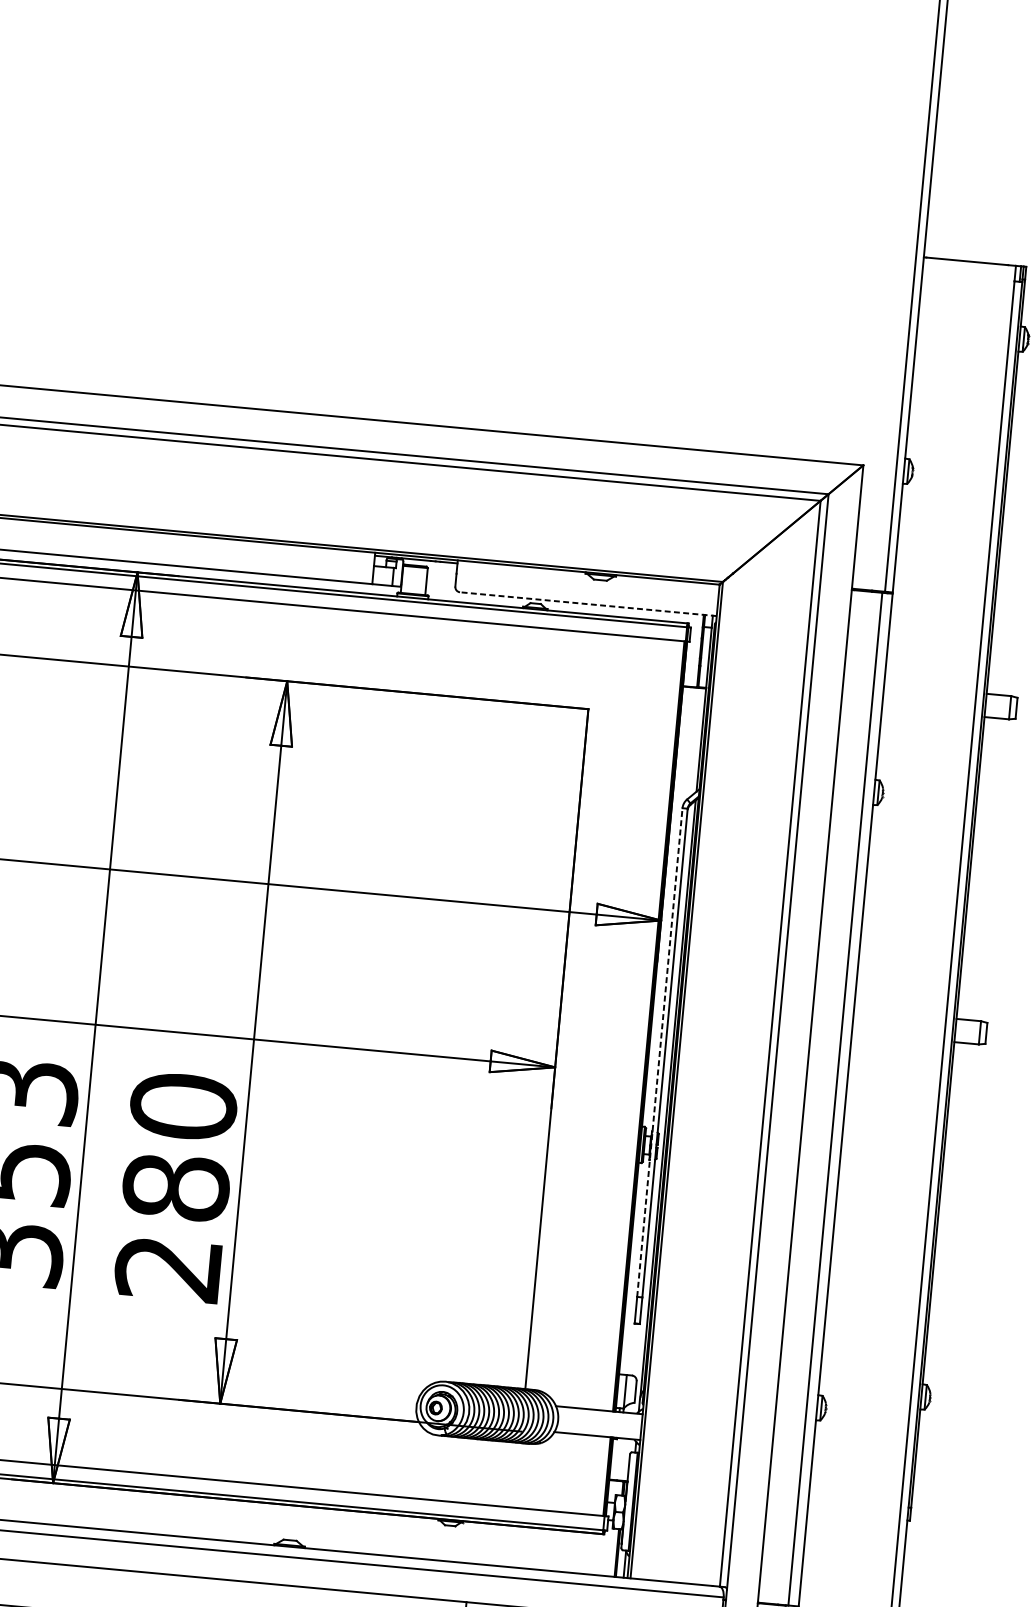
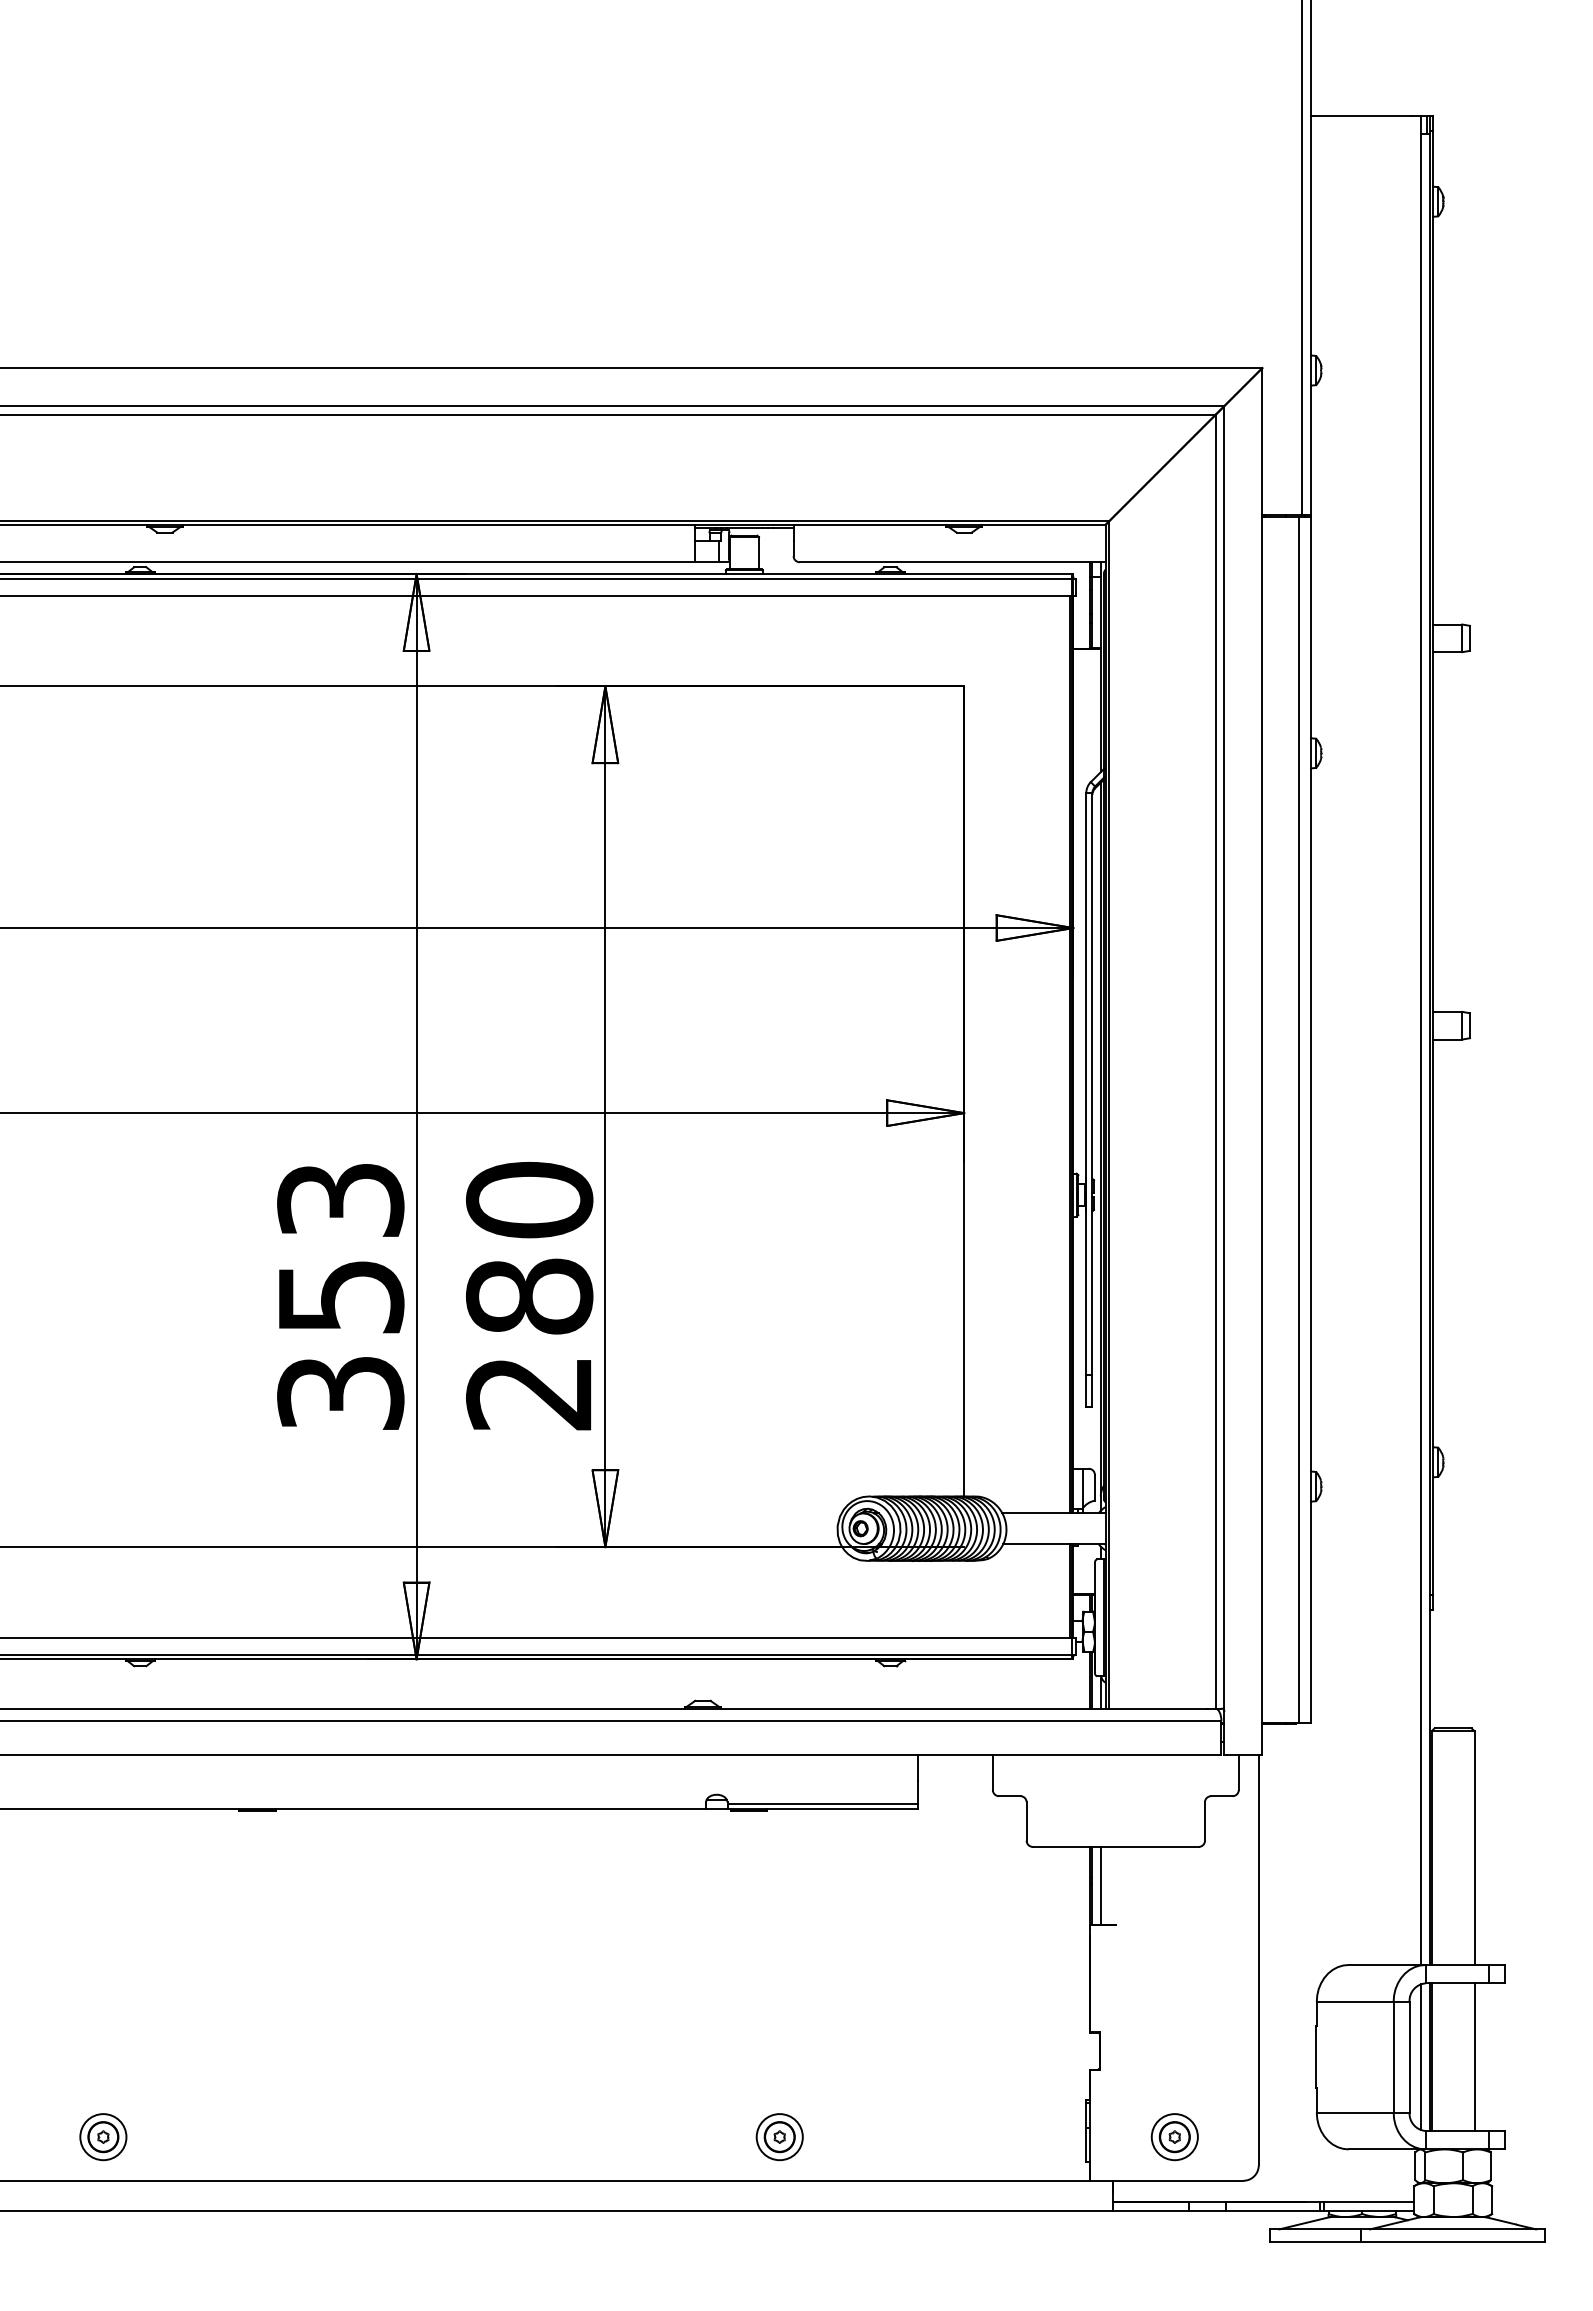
line: (588, 604) -> (952, 562), dashed -> solid
line: (660, 1052) -> (1086, 1083), dashed -> solid

